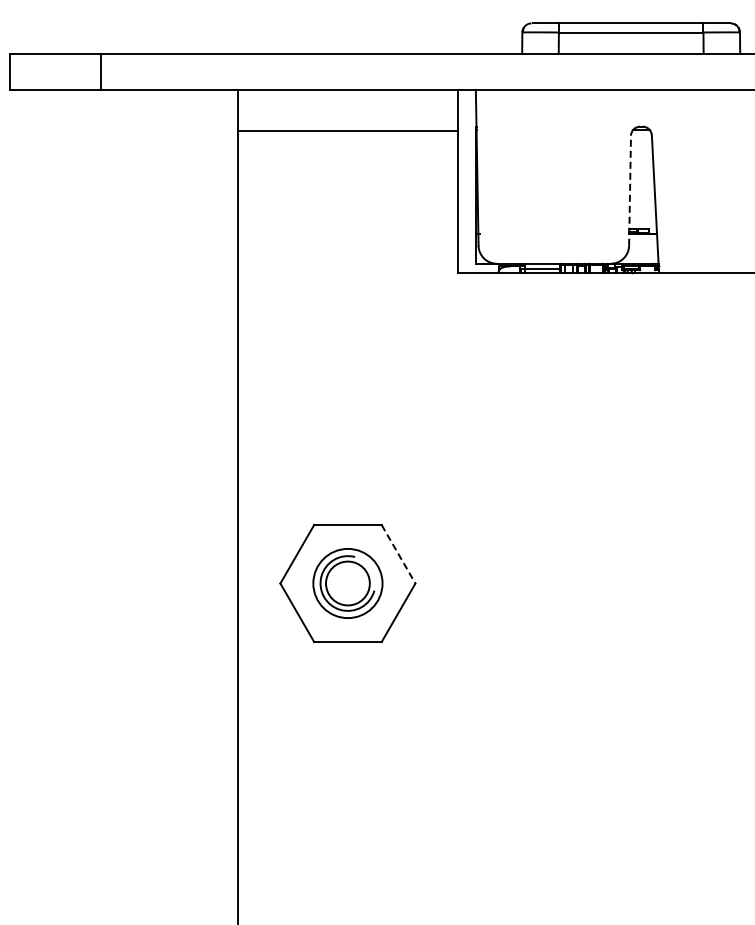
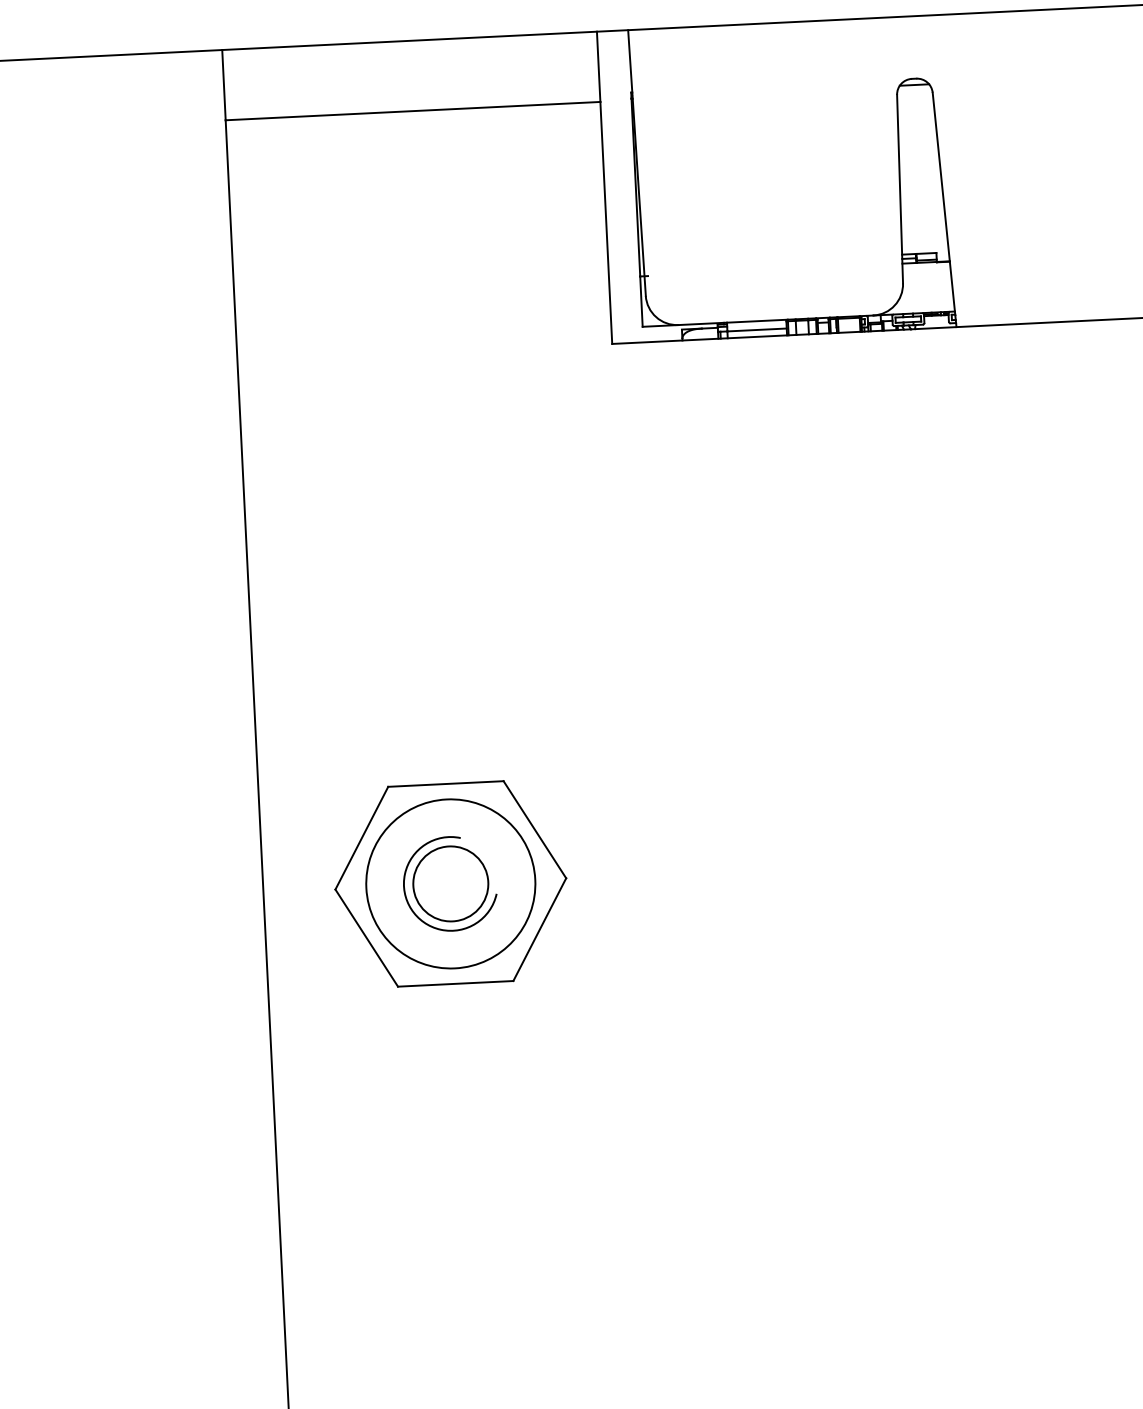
line: (630, 190) -> (900, 188), dashed -> solid
line: (398, 554) -> (534, 830), dashed -> solid
circle: (347, 583) -> (450, 883), size x1.43

